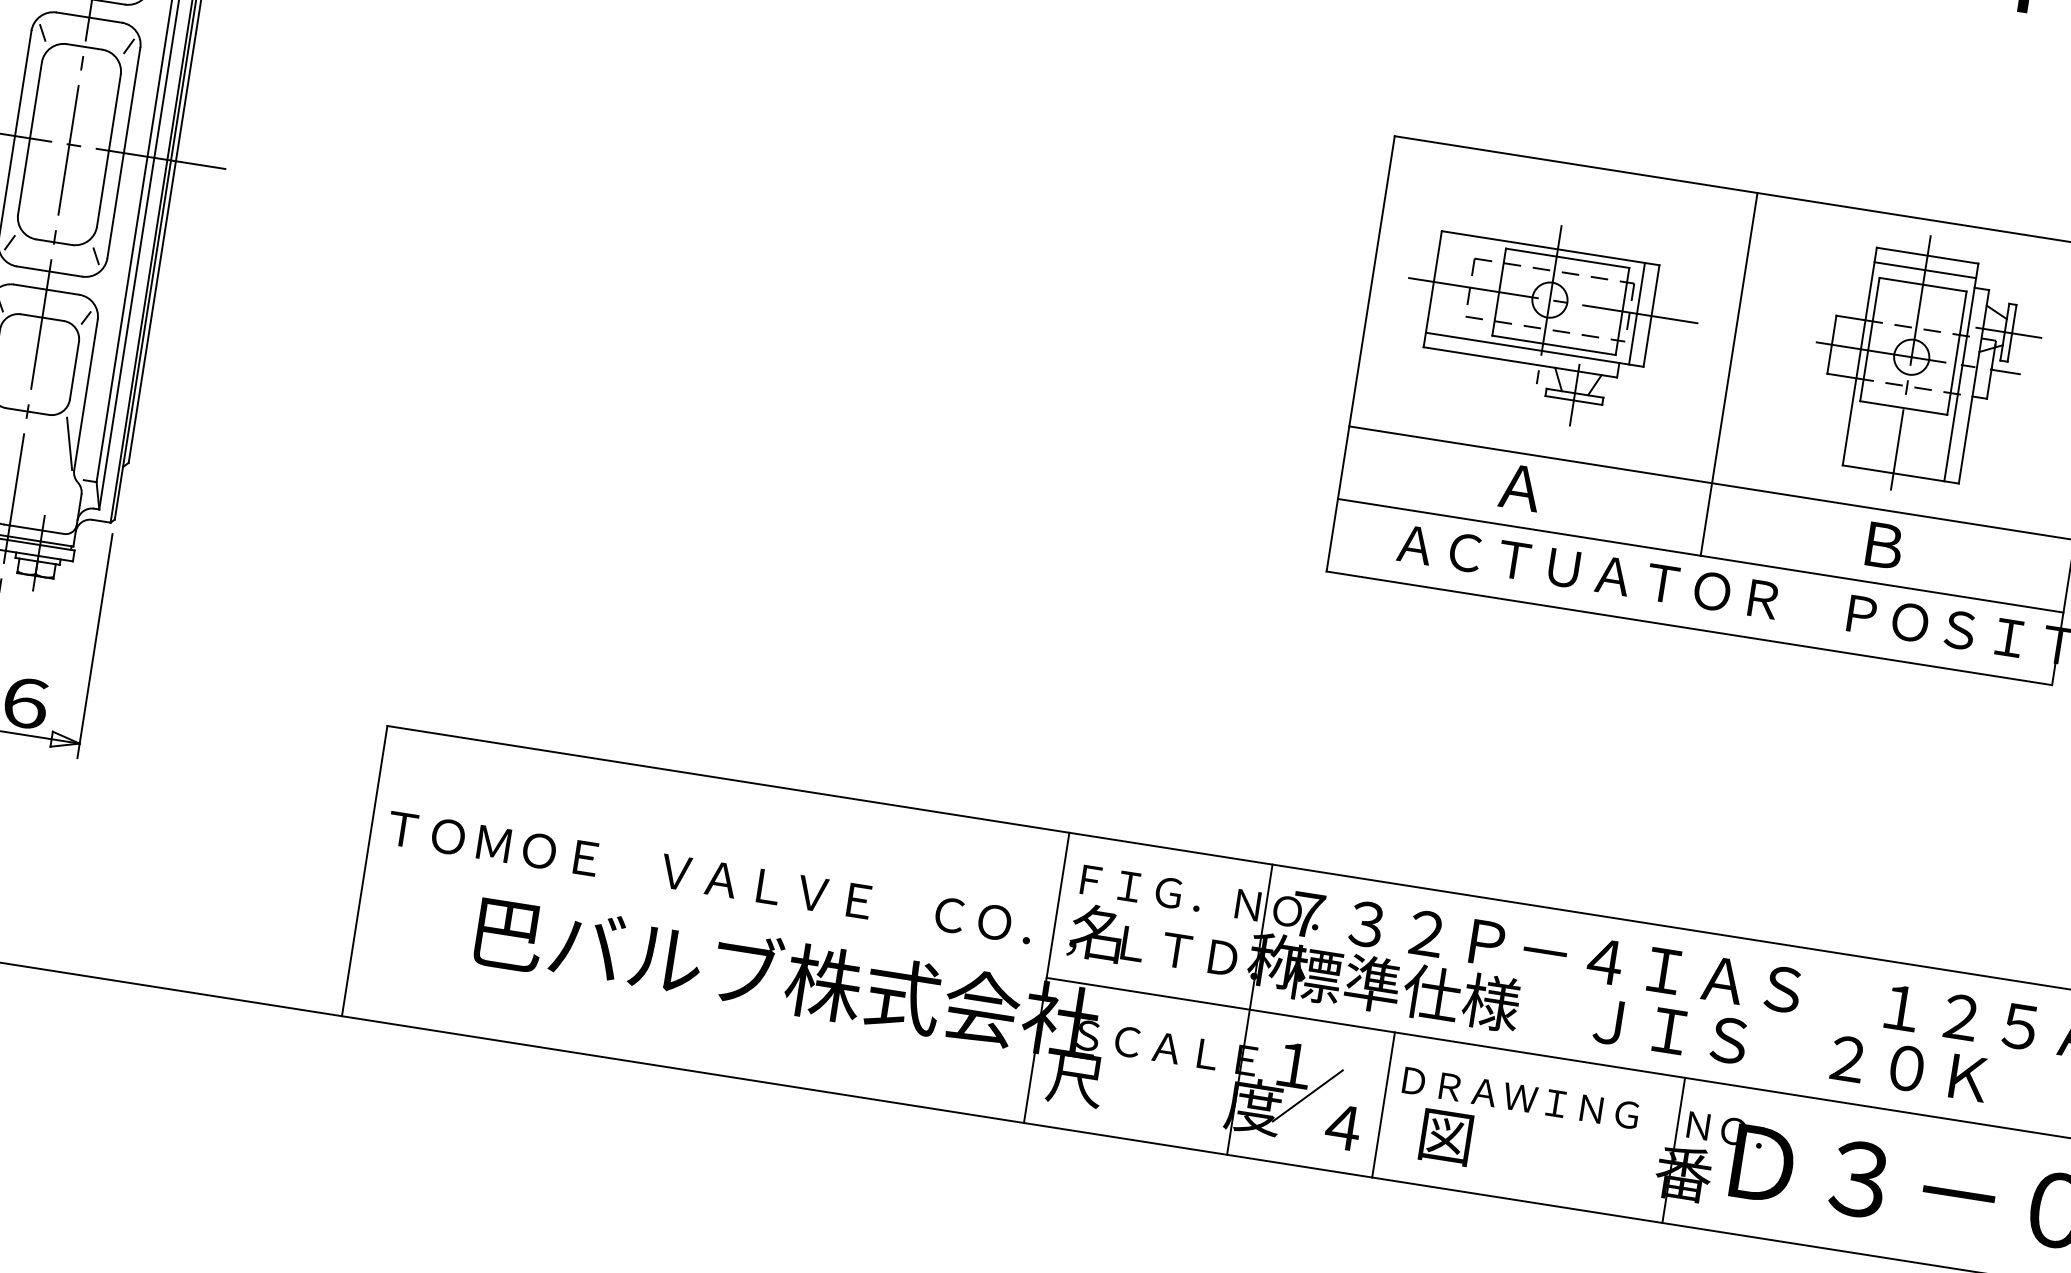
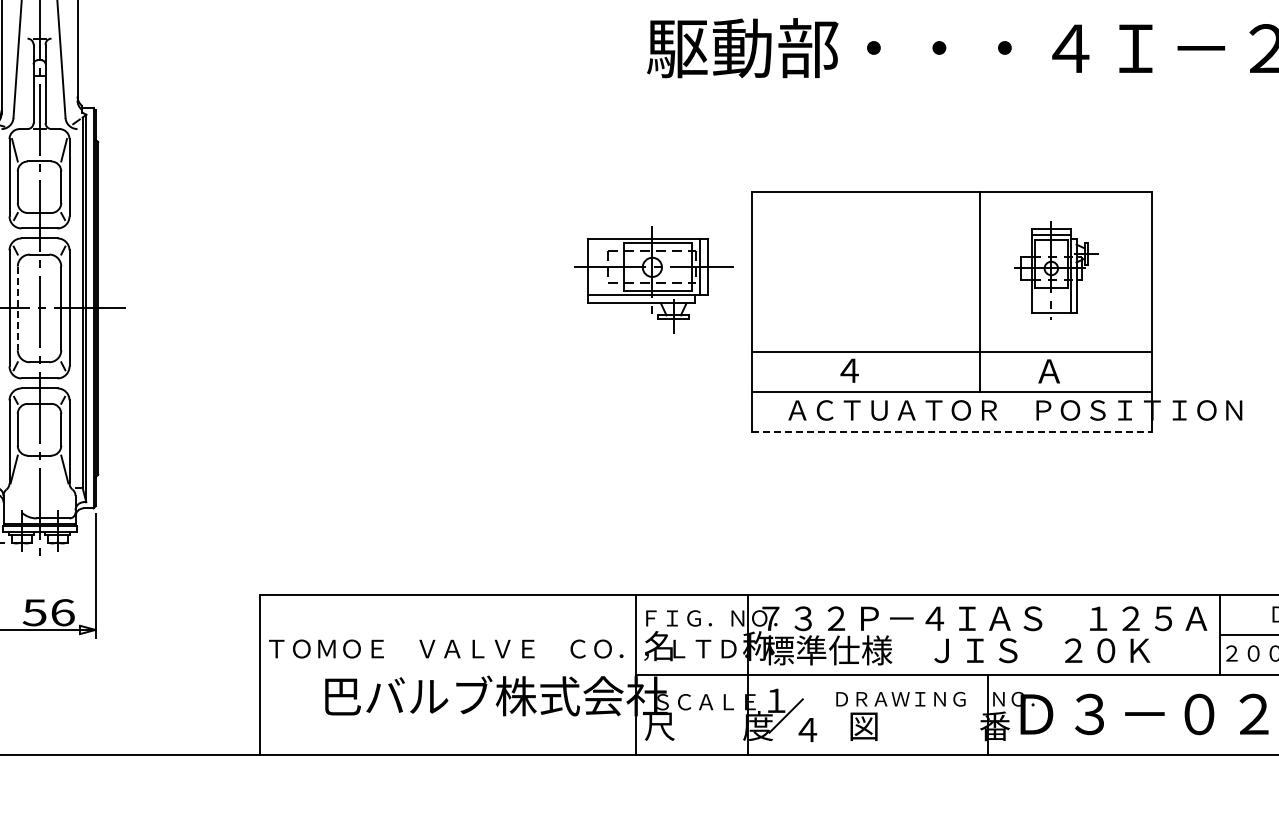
line: (29, 138) -> (17, 308), solid -> dashed
part: (1548, 322) -> (653, 279), moved
part: (1924, 364) -> (1056, 270), size x0.7
line: (1729, 374) -> (980, 292), moved
text: (1520, 487) -> (849, 370), Ａ -> ４
text: (1883, 545) -> (1049, 371), Ｂ -> Ａ
line: (1690, 628) -> (952, 432), solid -> dashed
line: (1383, 1104) -> (827, 714), removed

